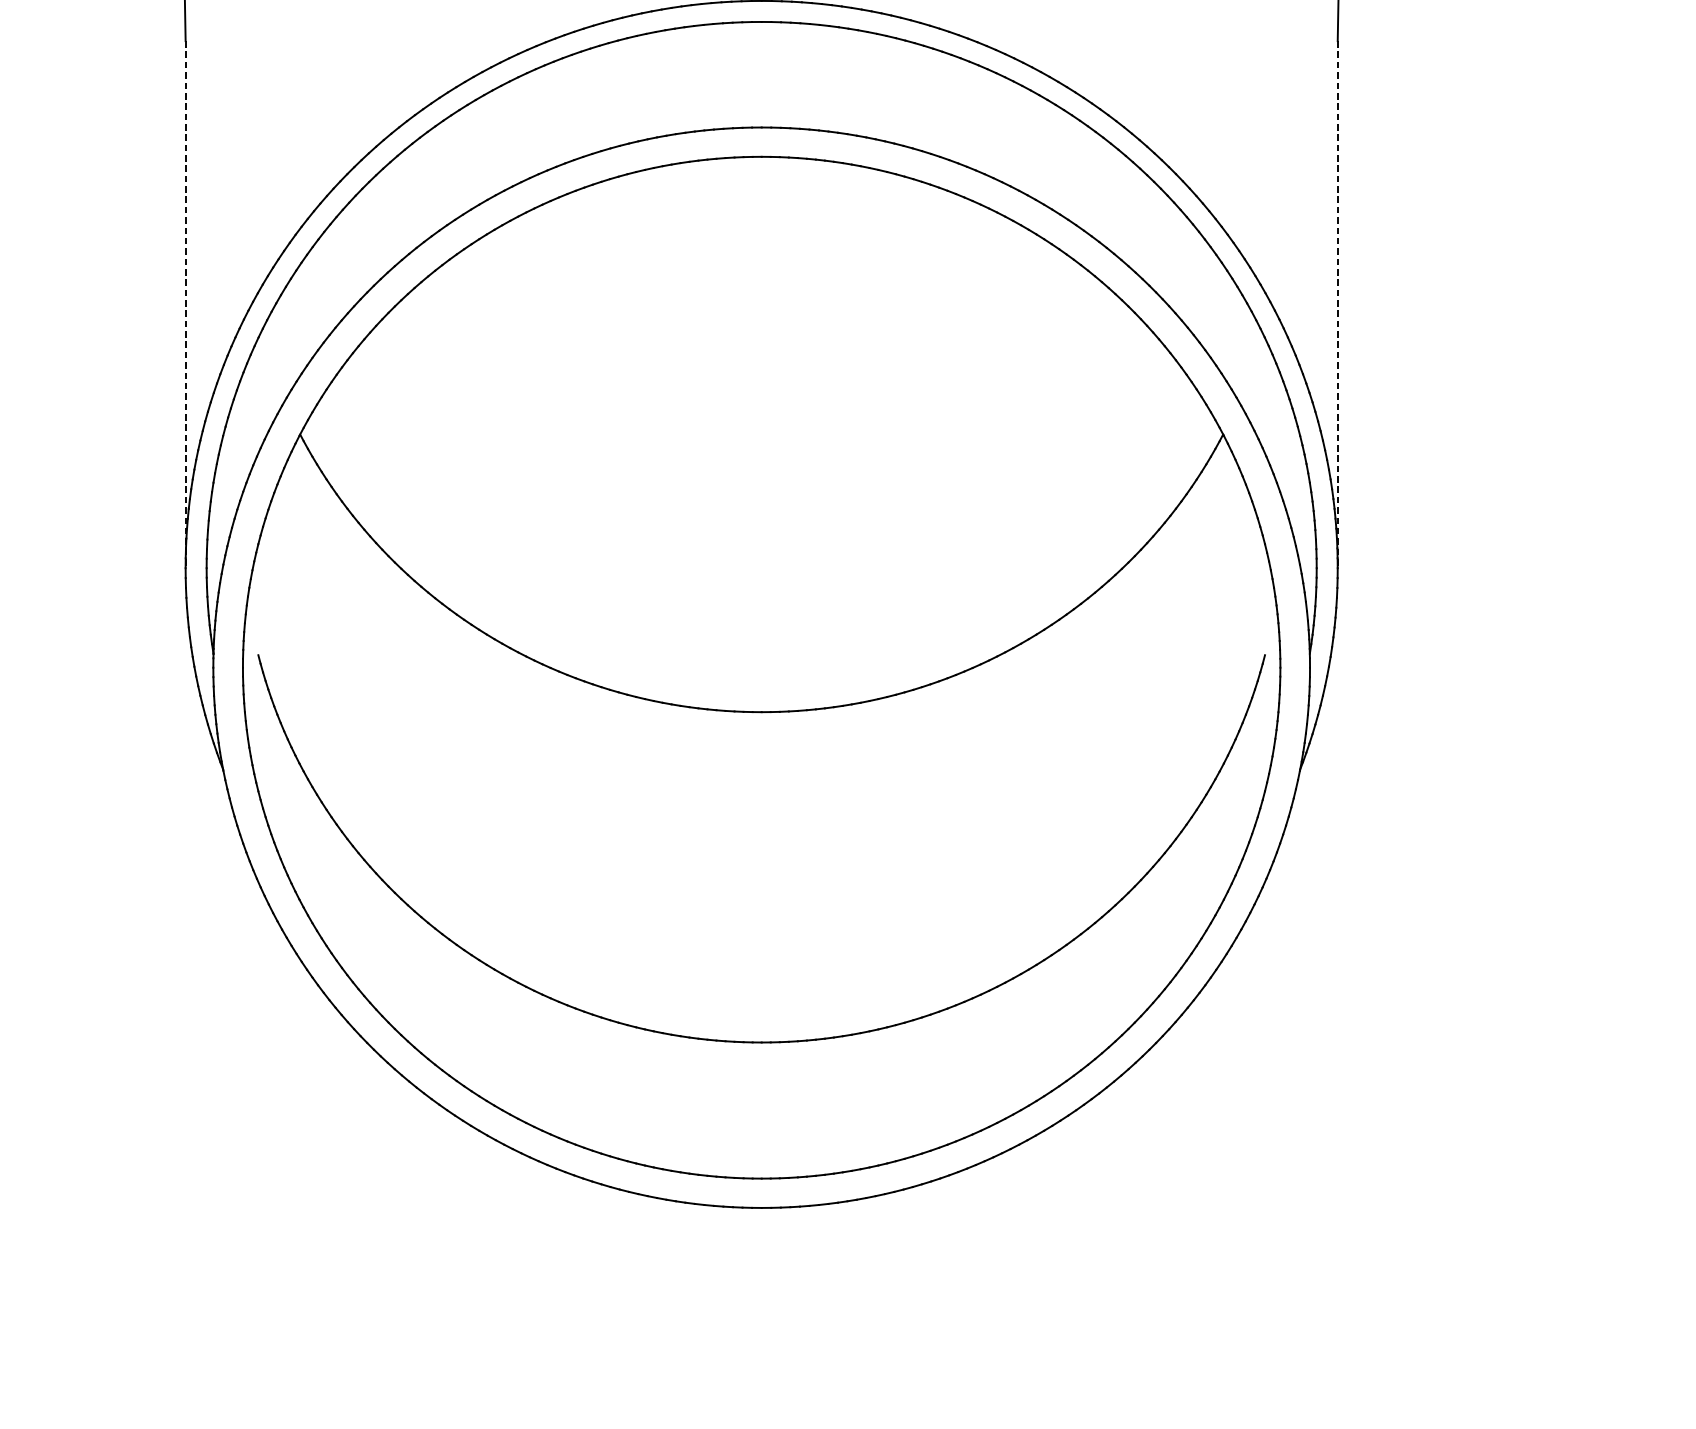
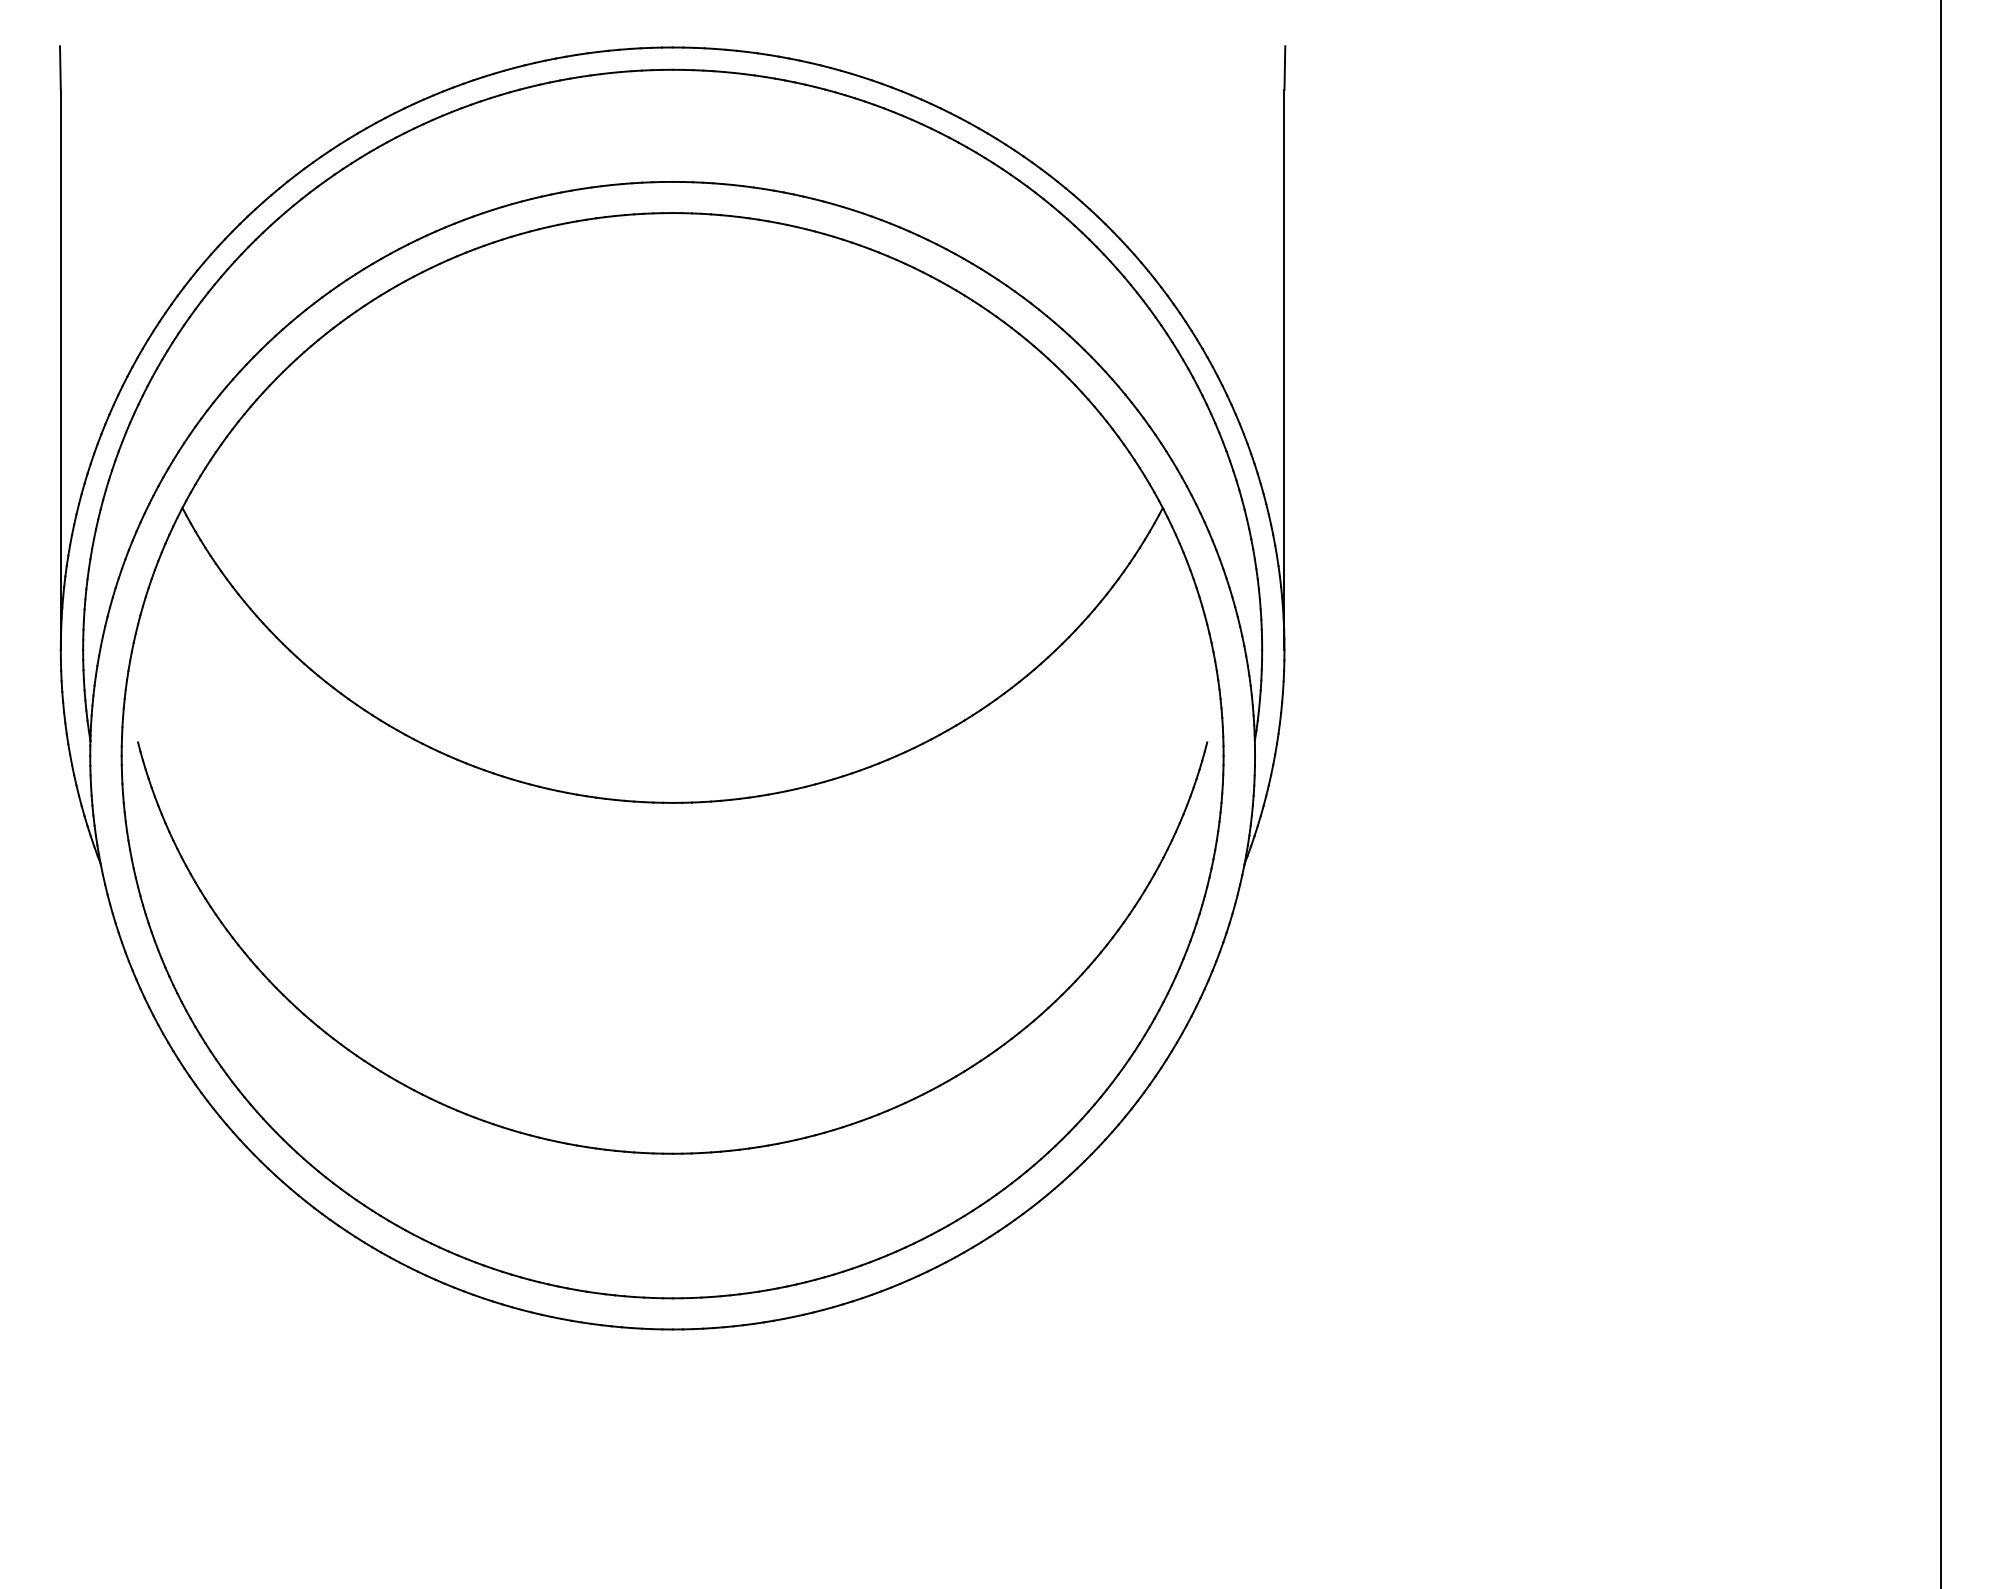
line: (185, 305) -> (60, 370), dashed -> solid
line: (1337, 305) -> (1284, 370), dashed -> solid

